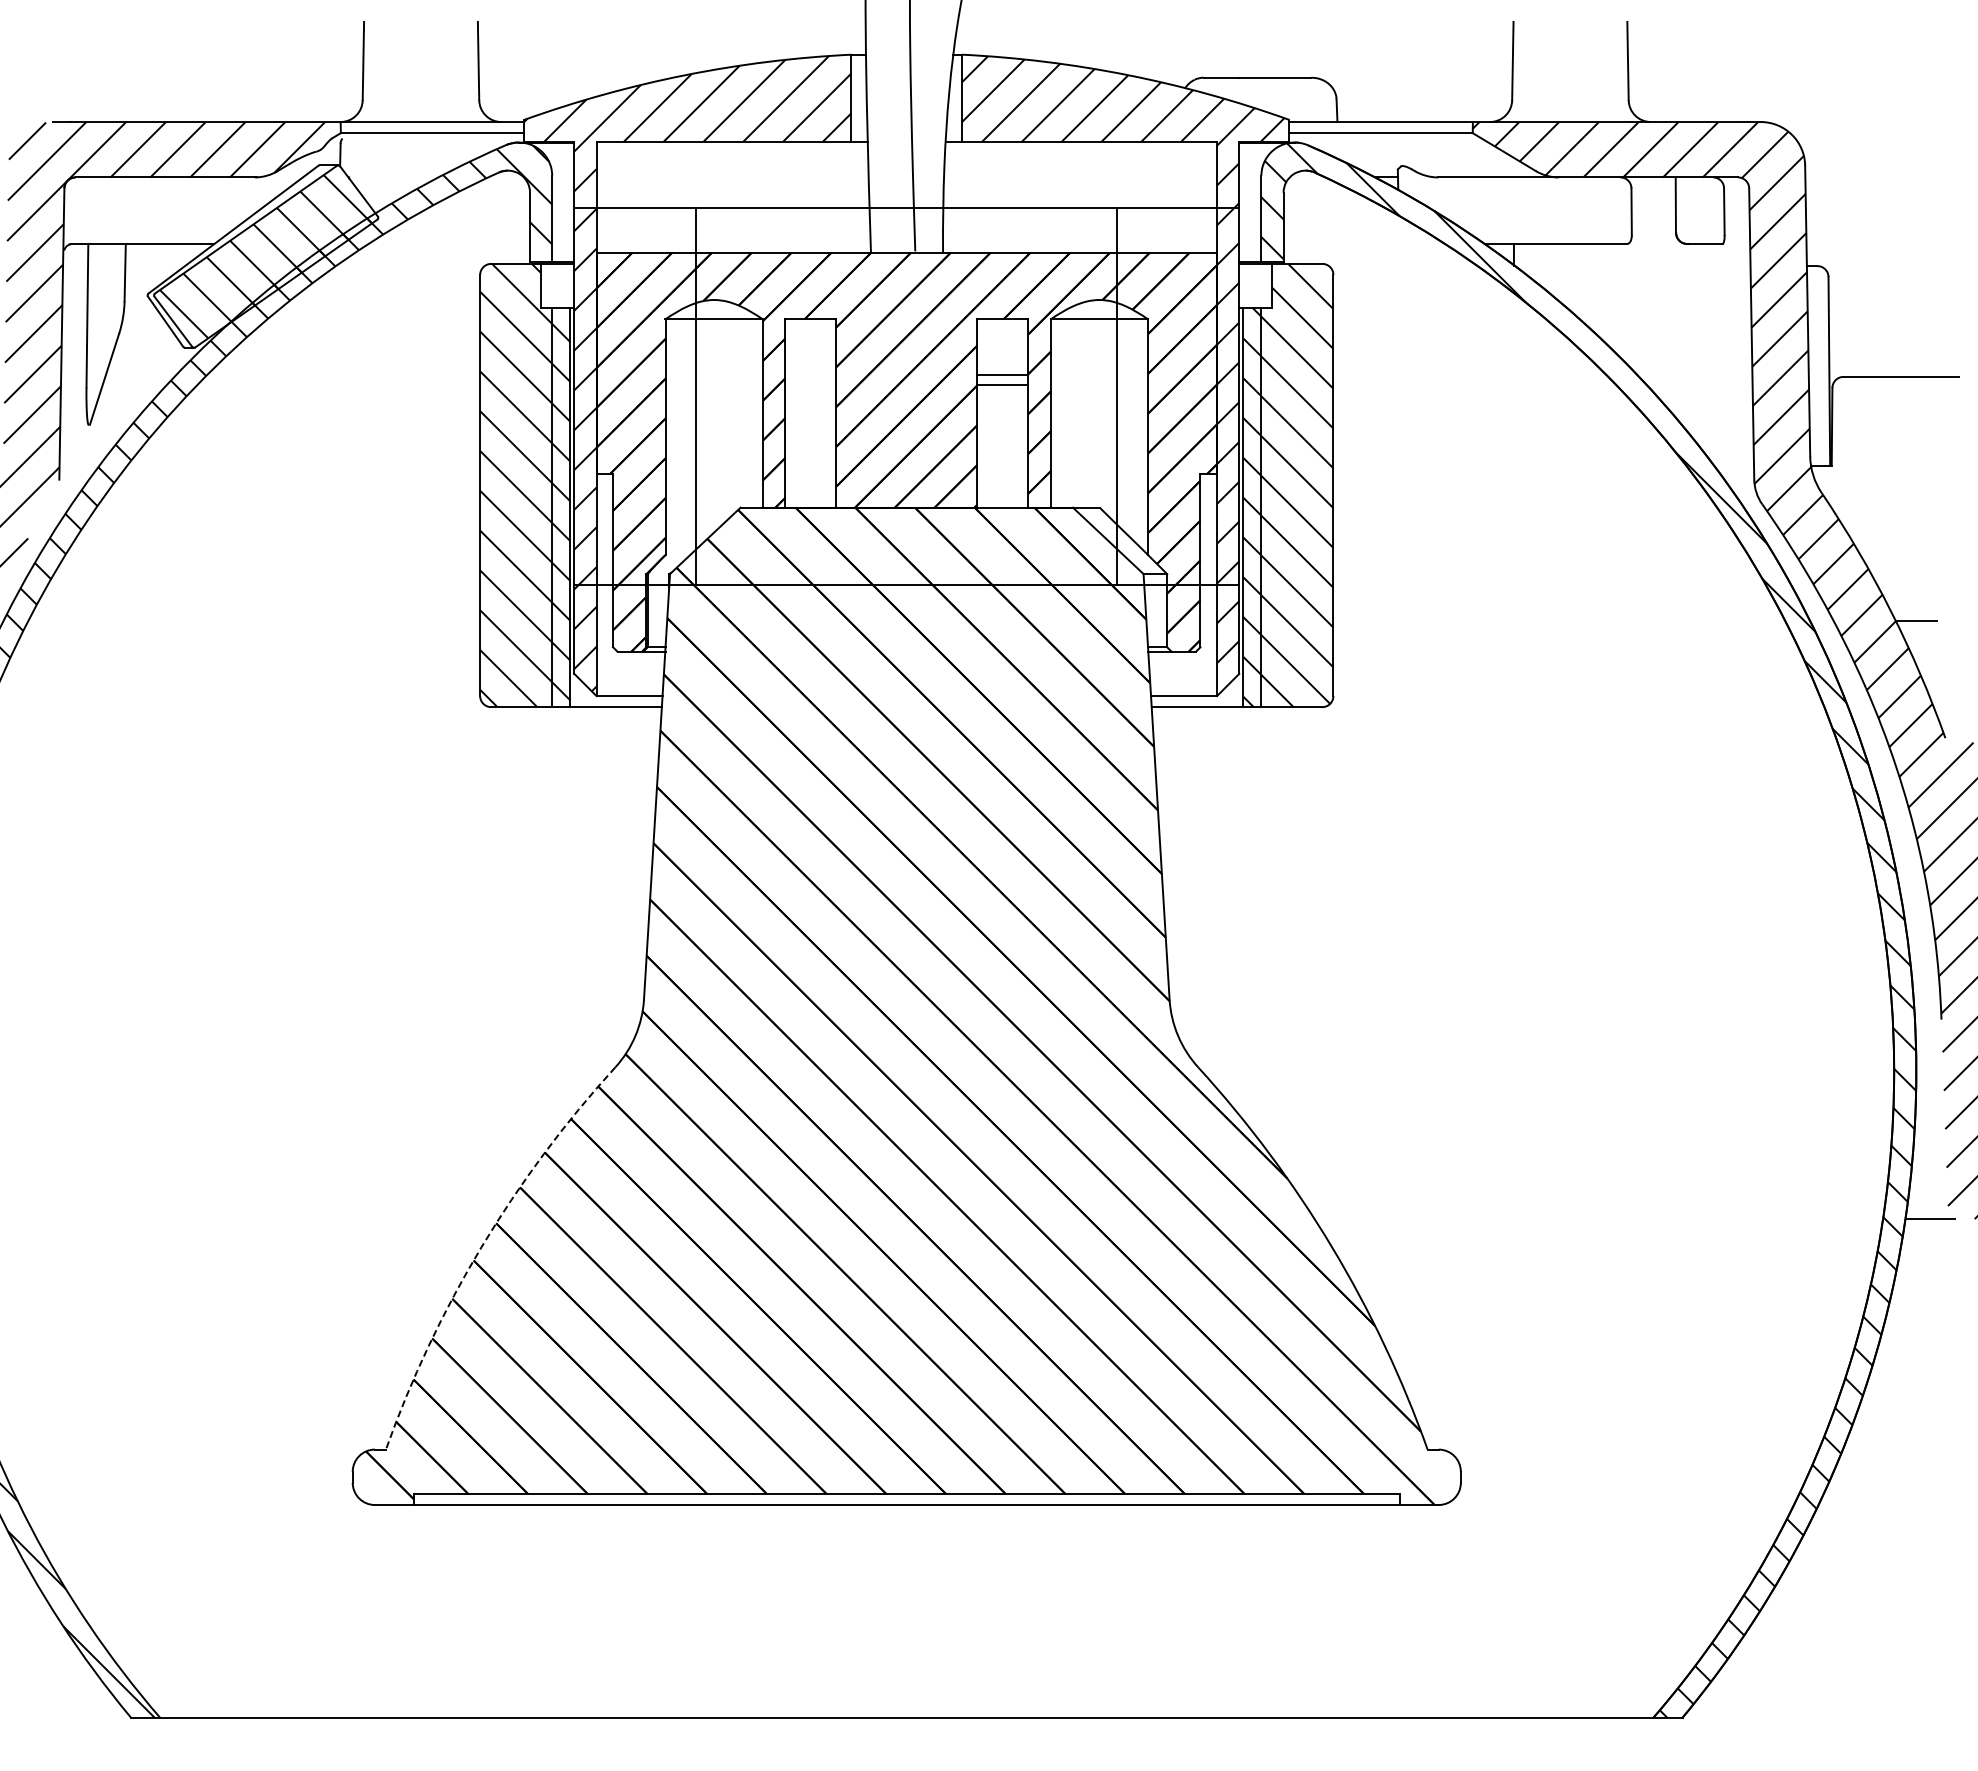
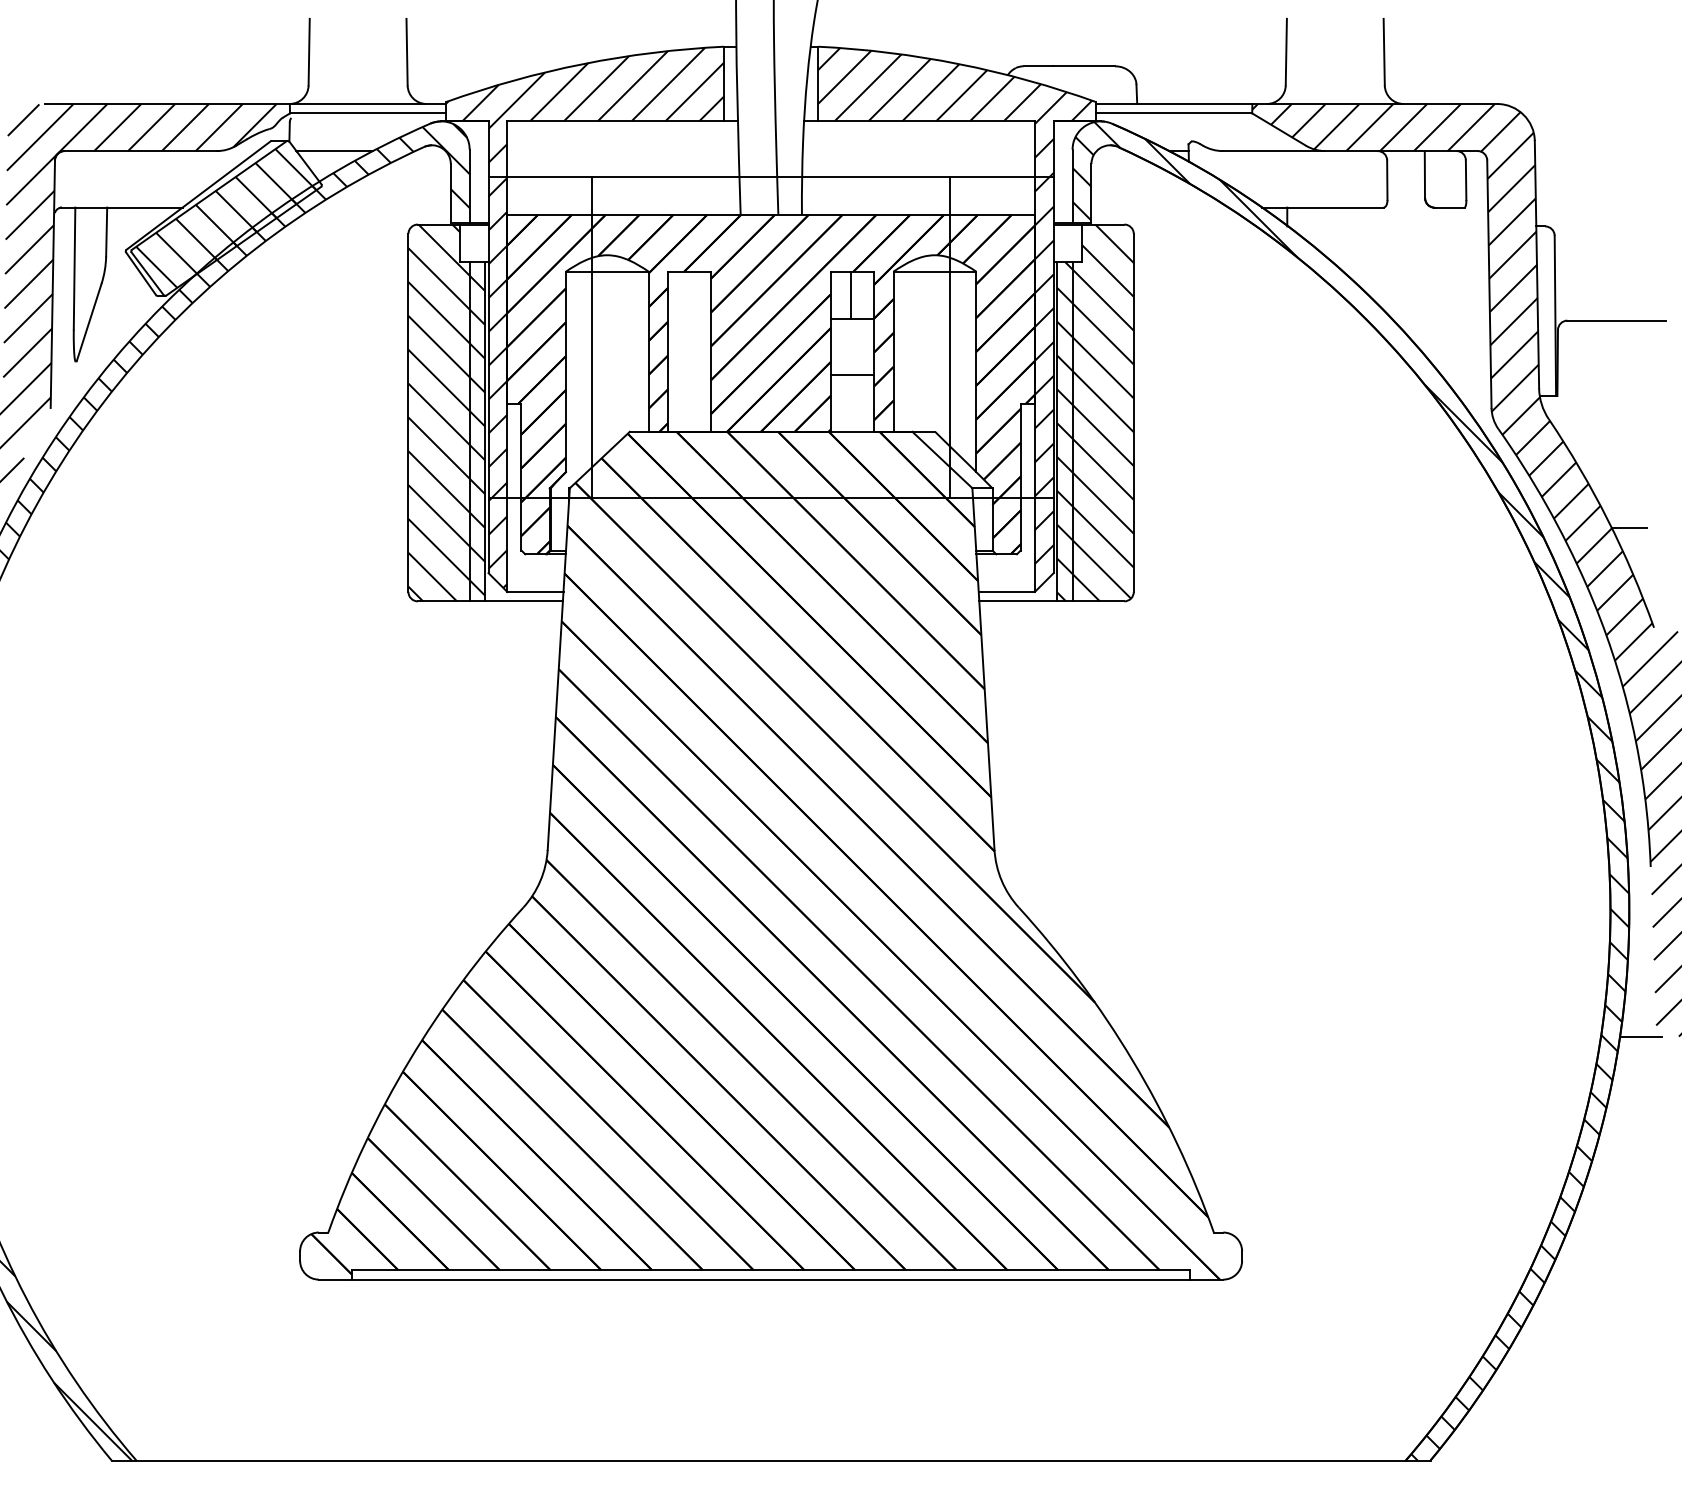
line: (393, 177) -> (334, 151), added
line: (1000, 346) -> (850, 294), added
line: (1002, 385) -> (852, 375), moved
arc: (481, 1247) -> (409, 1060), dashed -> solid

